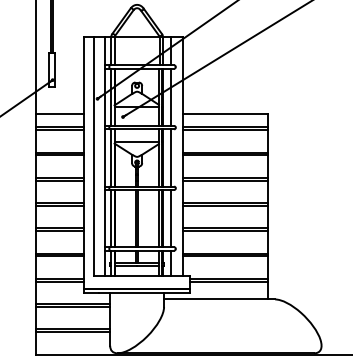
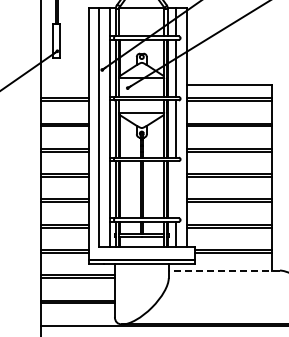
line: (60, 113) -> (65, 84), removed
line: (171, 218) -> (176, 189), removed
line: (219, 299) -> (224, 270), solid -> dashed

